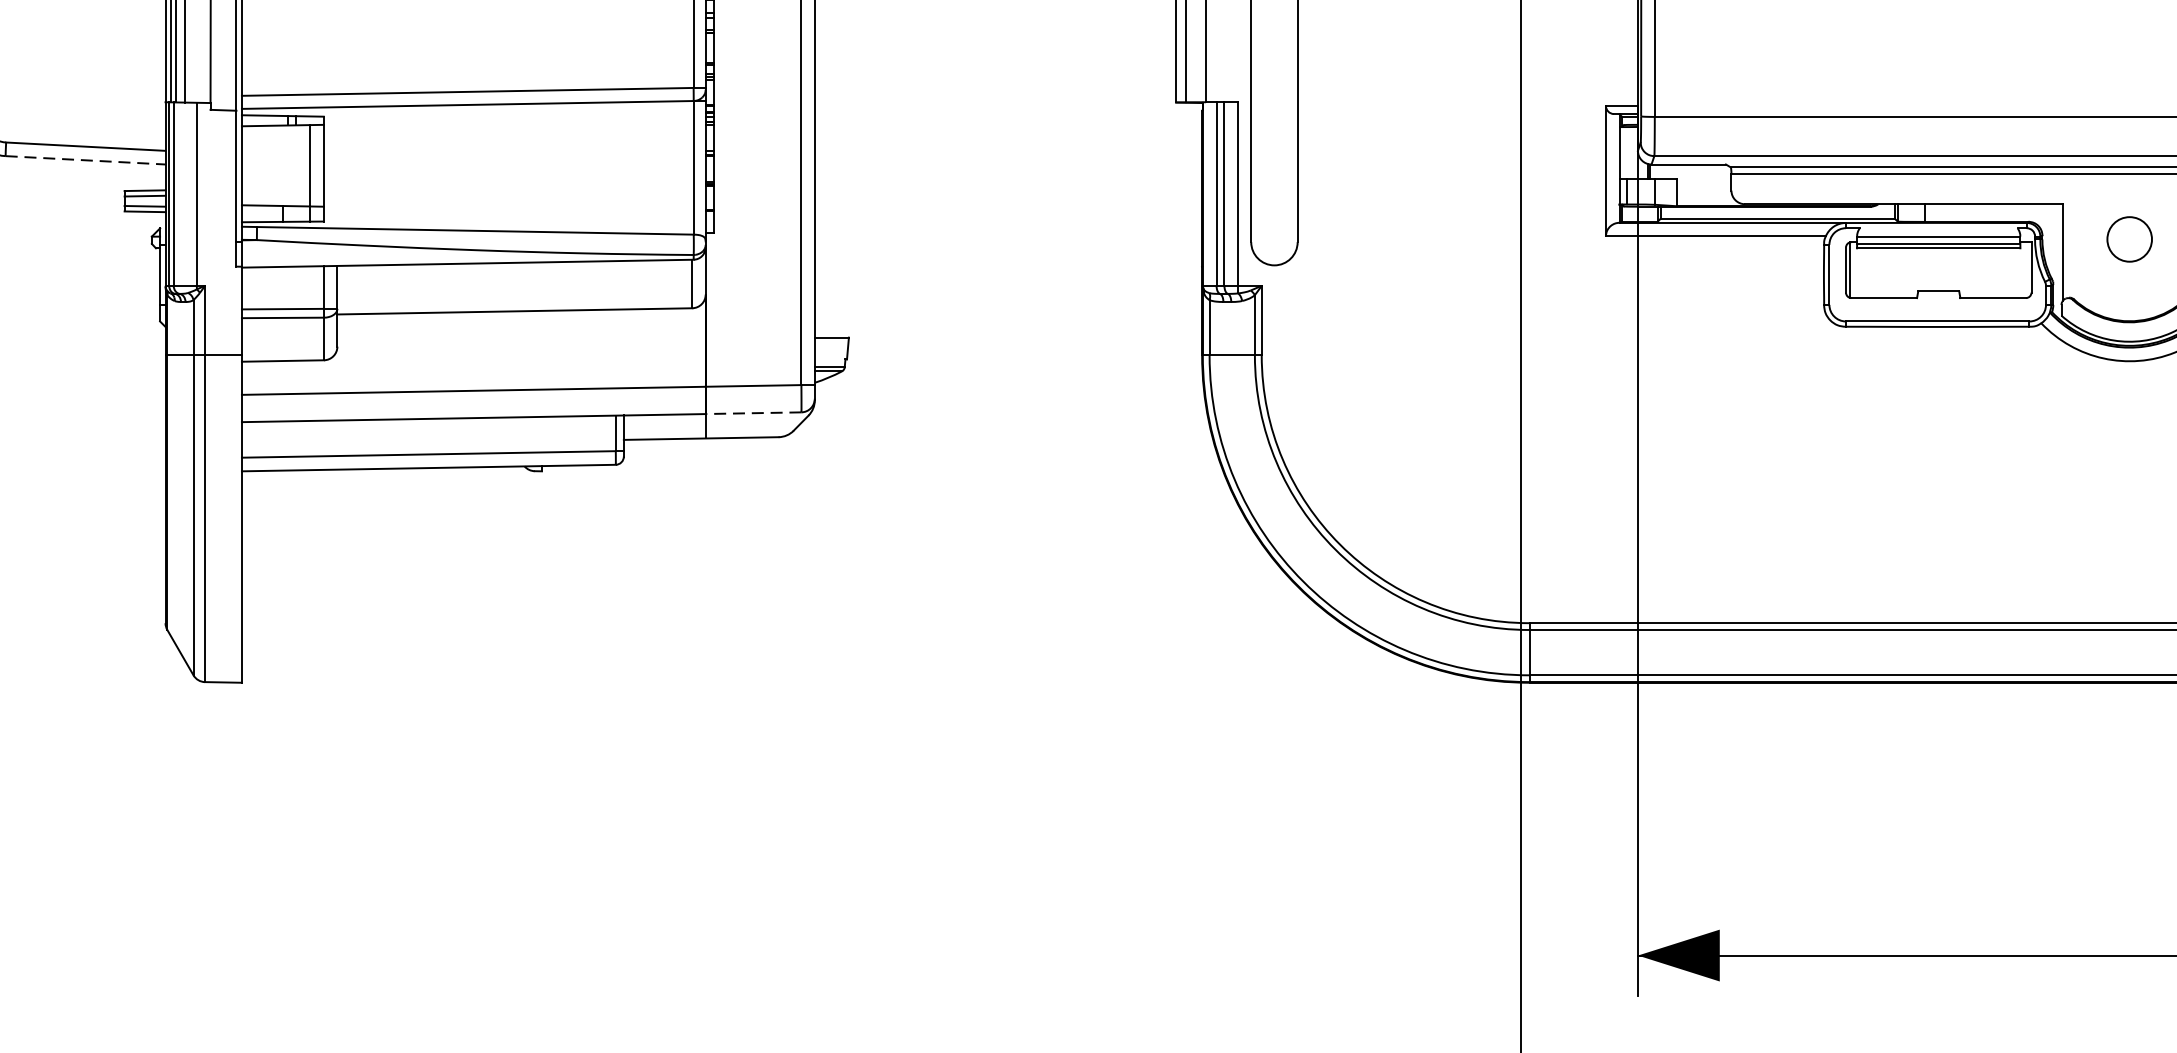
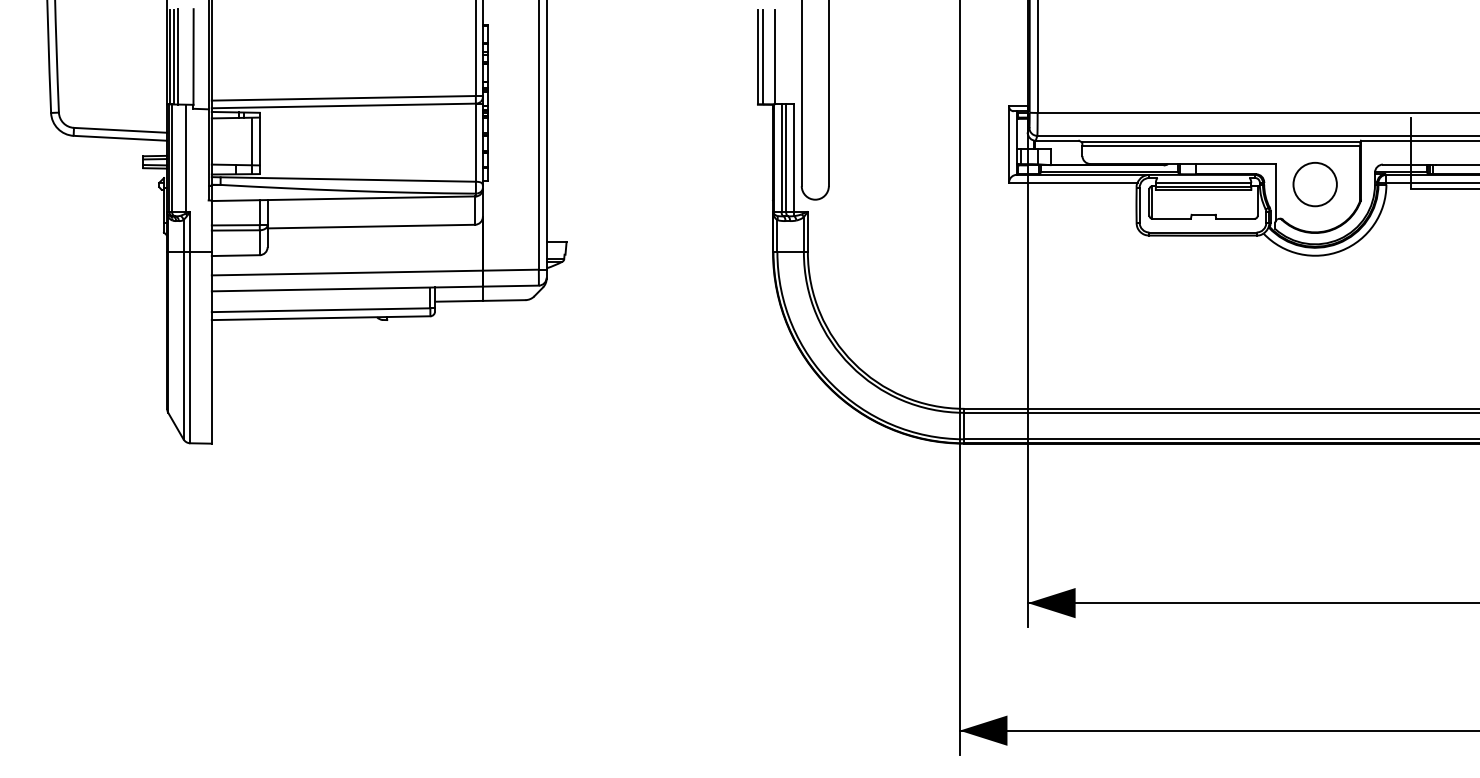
line: (85, 160) -> (120, 138), dashed -> solid
circle: (2128, 239) -> (1314, 184), size x1.67
line: (752, 413) -> (510, 286), dashed -> solid

